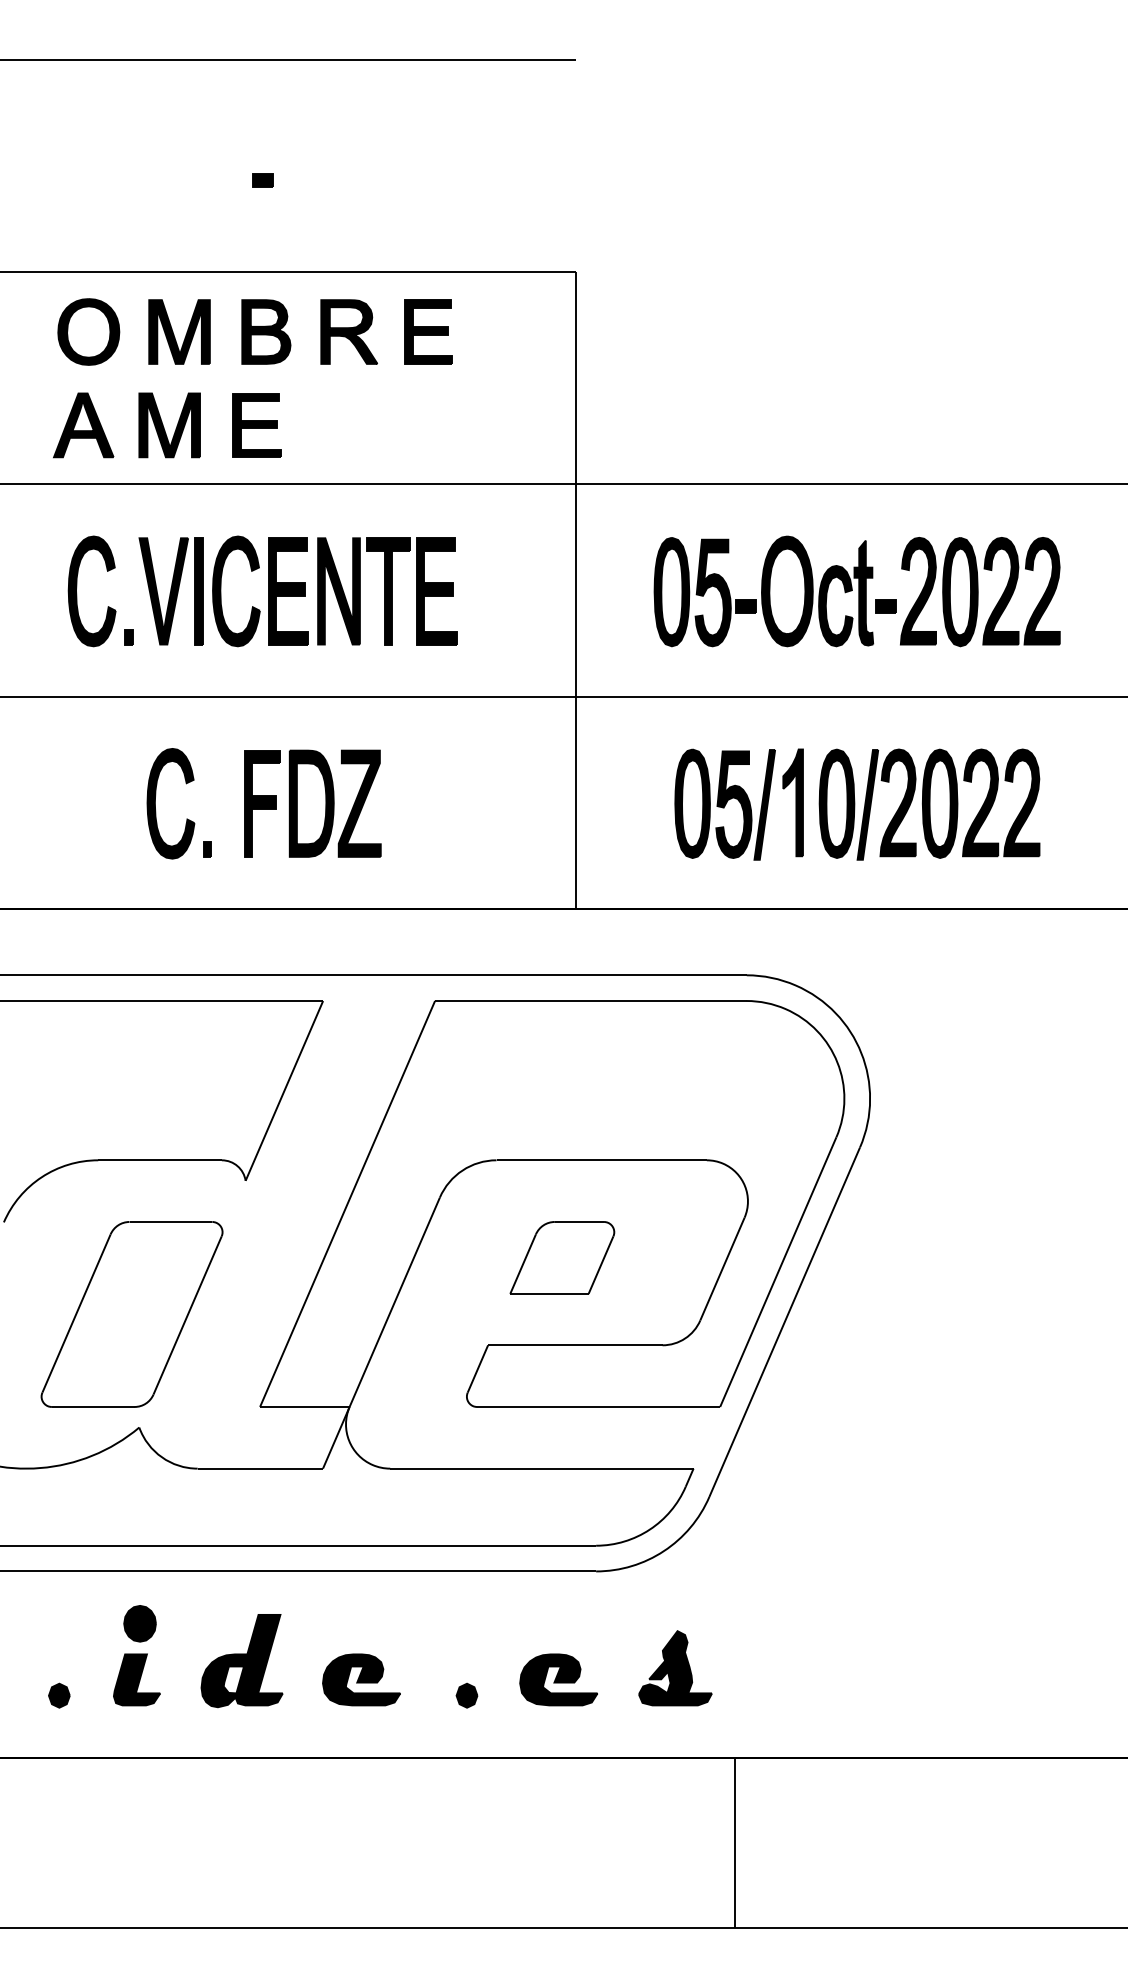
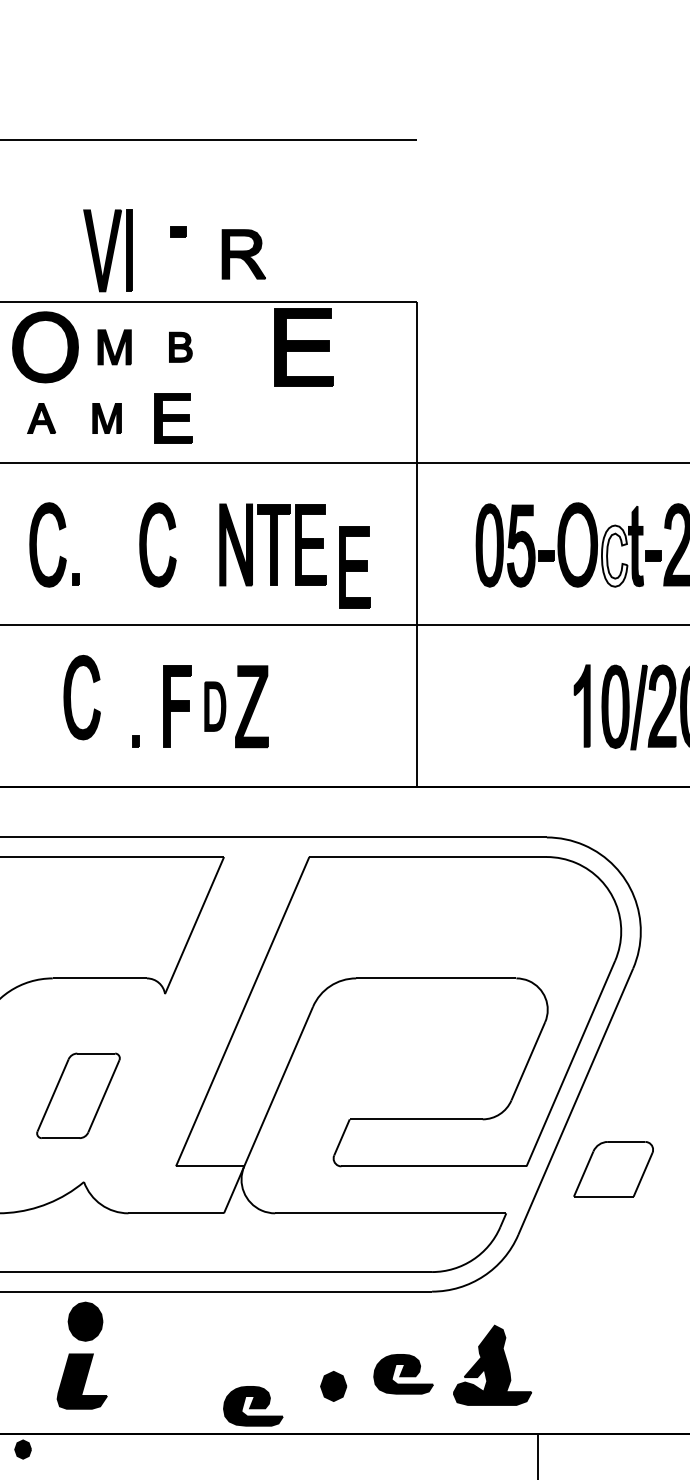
part: (88, 331) -> (45, 346), size x1.4
part: (179, 331) -> (114, 346), size x0.7
part: (266, 331) -> (180, 346), size x0.6
part: (348, 331) -> (243, 253), moved
part: (428, 331) -> (304, 346), size x1.6
part: (83, 425) -> (41, 418), size x0.6
part: (169, 425) -> (107, 418), size x0.6
part: (170, 591) -> (107, 250), moved
part: (288, 591) -> (354, 567), moved
fill: (835, 605) -> (614, 555), removed
part: (155, 803) -> (70, 697), moved
part: (311, 803) -> (215, 706), size x0.6
part: (724, 804) -> (529, 707), removed
part: (562, 1257) -> (613, 1169), moved
part: (131, 1314) -> (78, 1095), size x0.6
part: (136, 1655) -> (81, 1355), size x1.4
part: (241, 1661) -> (161, 1360), removed
part: (675, 1668) -> (492, 1365), size x1.4
part: (361, 1679) -> (253, 1405), moved
part: (59, 1695) -> (23, 1449), moved
part: (466, 1695) -> (333, 1386), size x1.6

